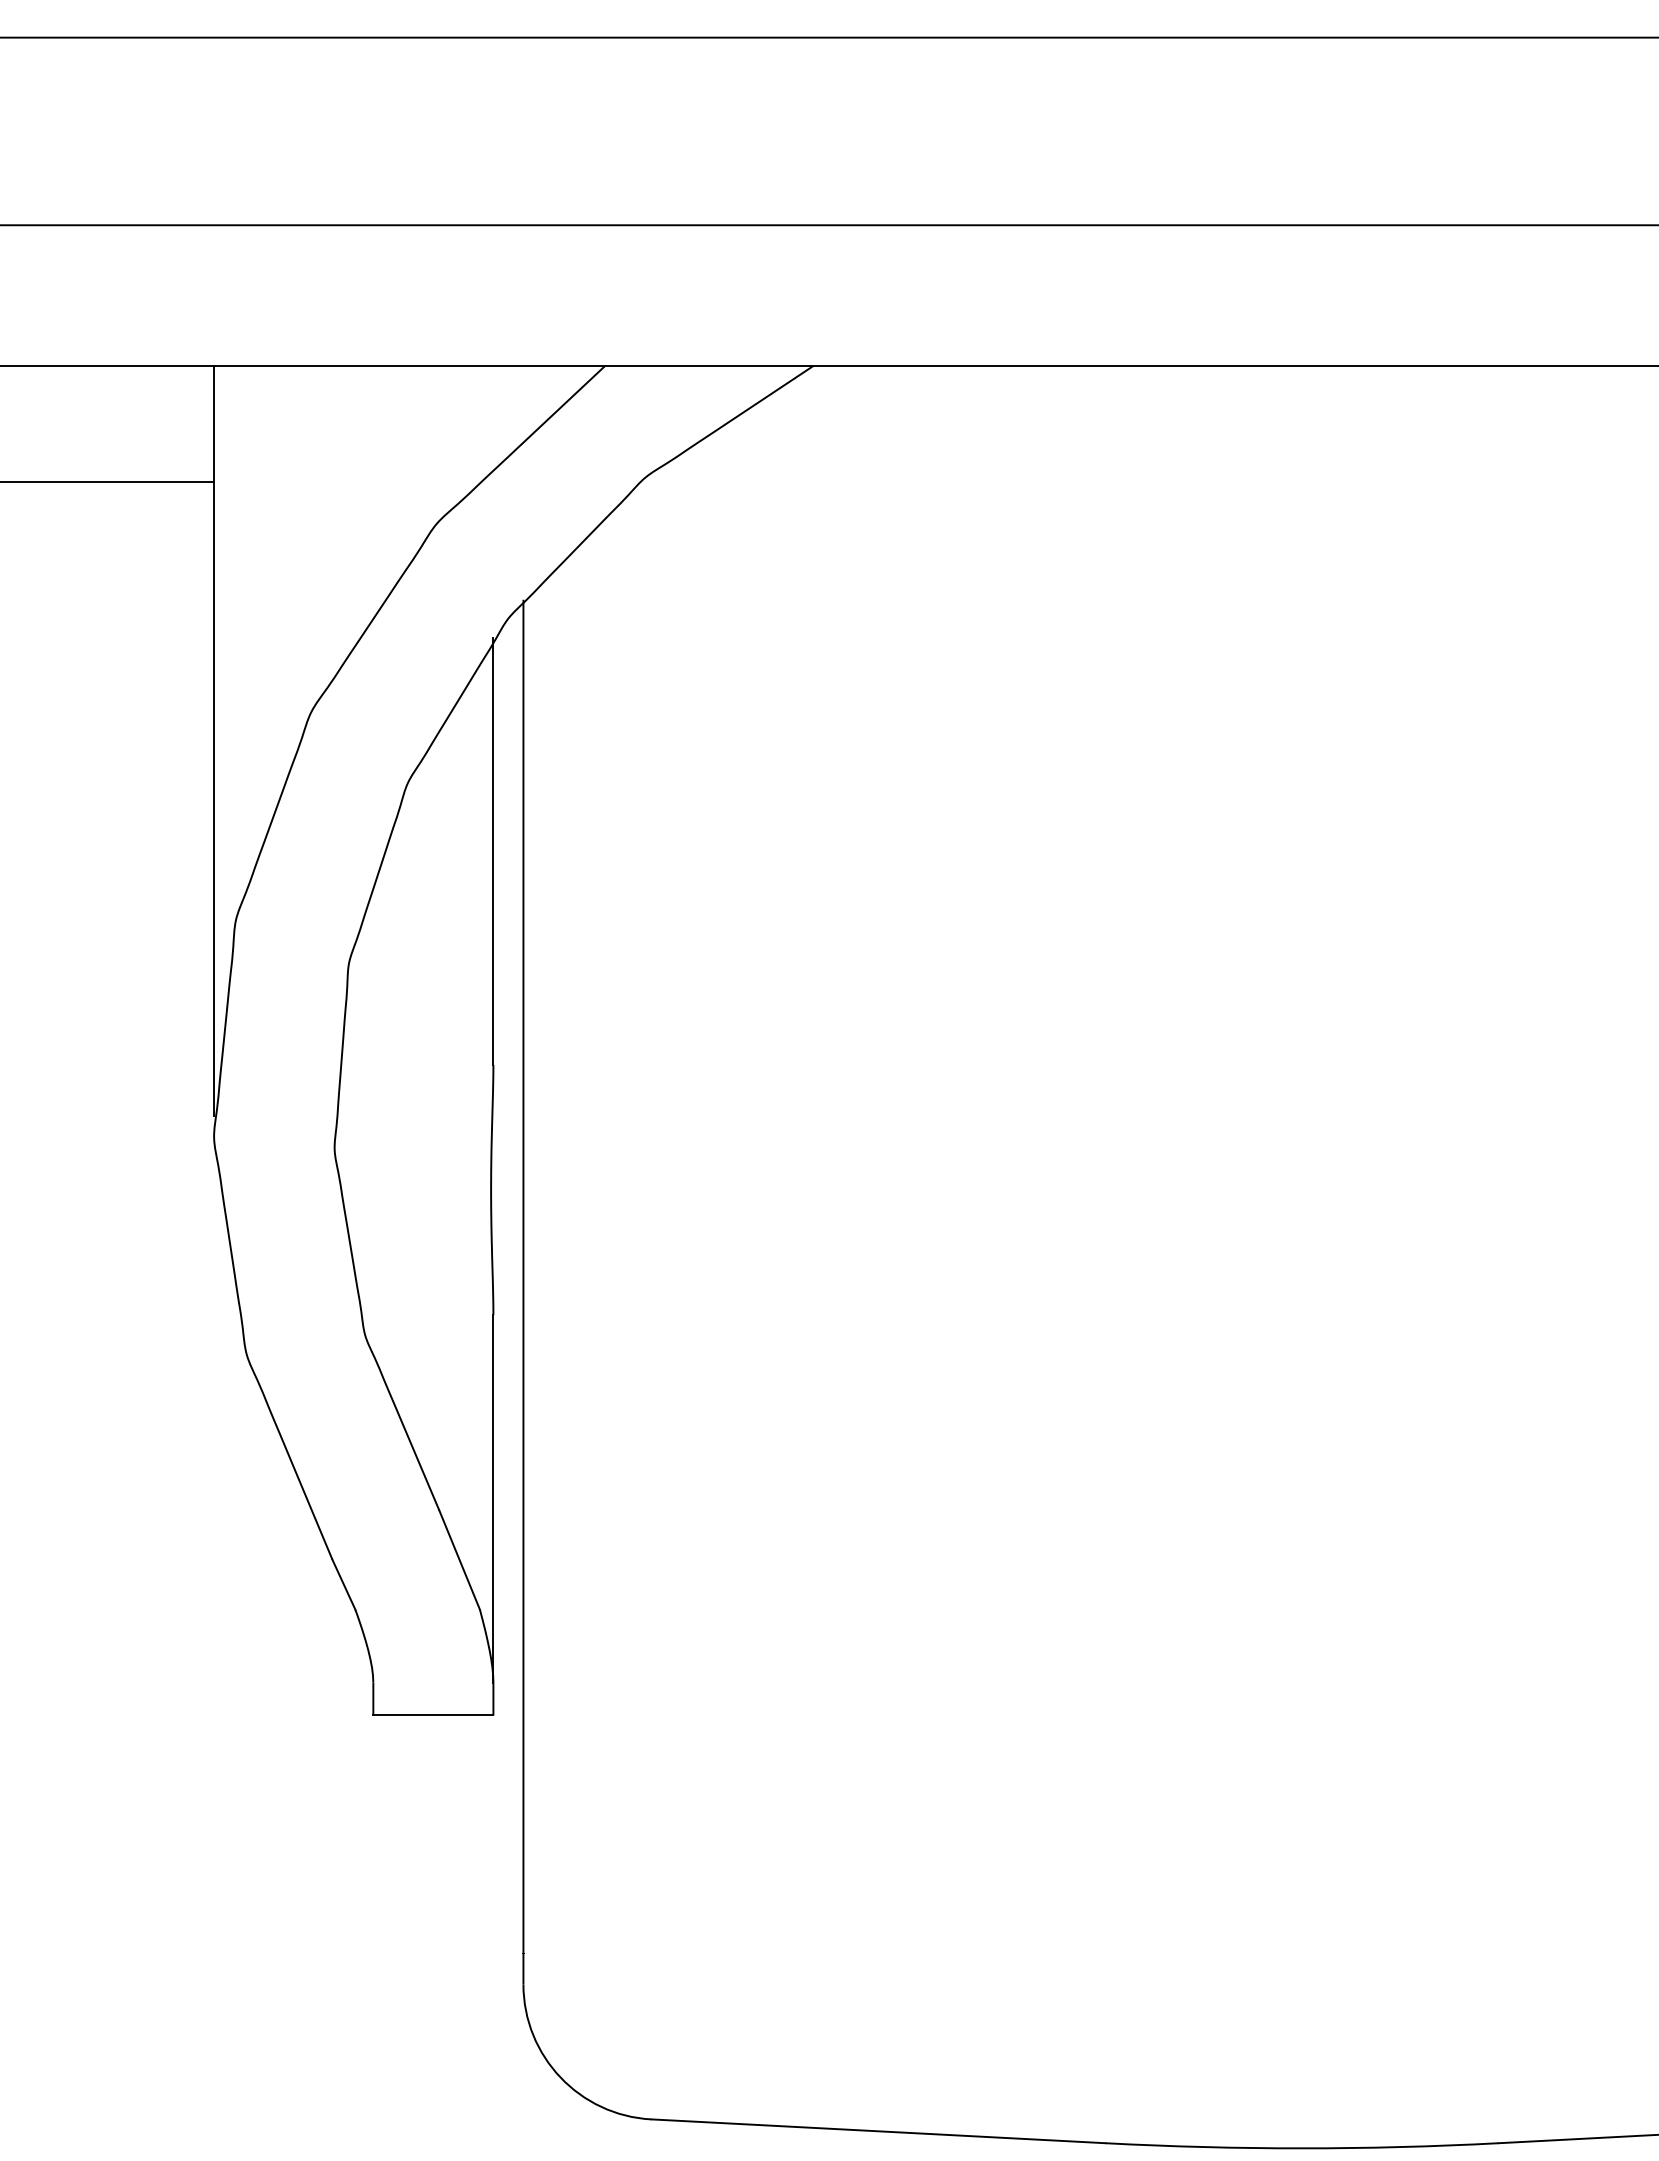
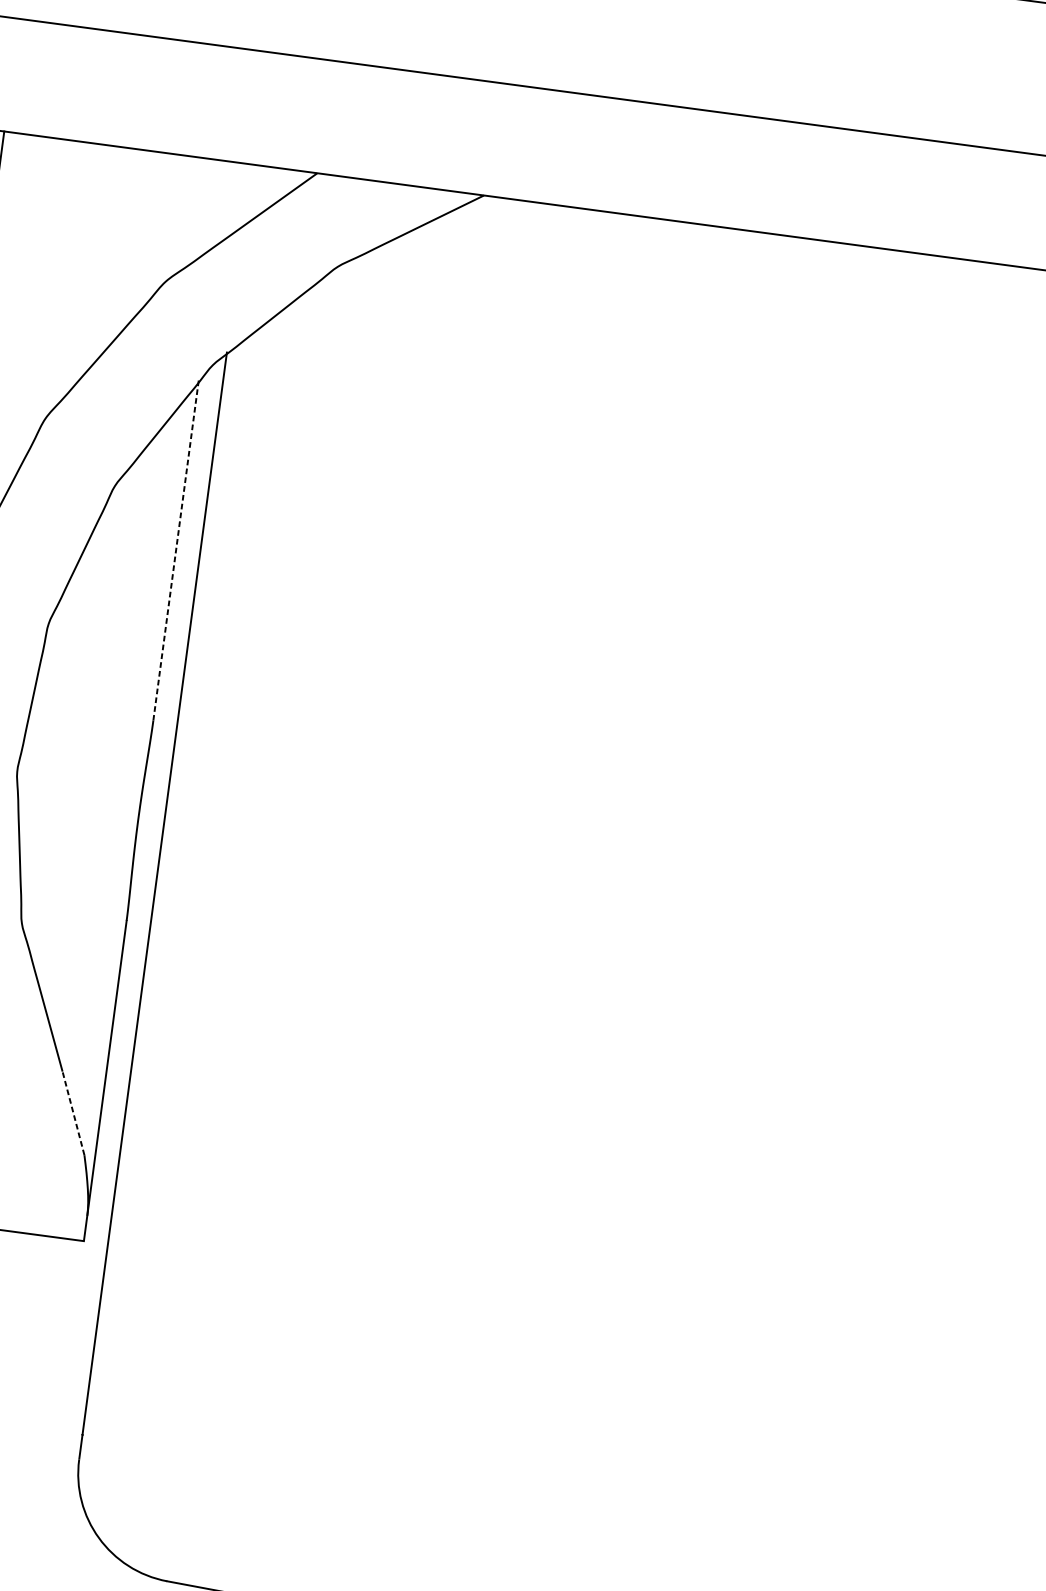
line: (493, 851) -> (176, 549), solid -> dashed
line: (459, 1560) -> (73, 1113), solid -> dashed

